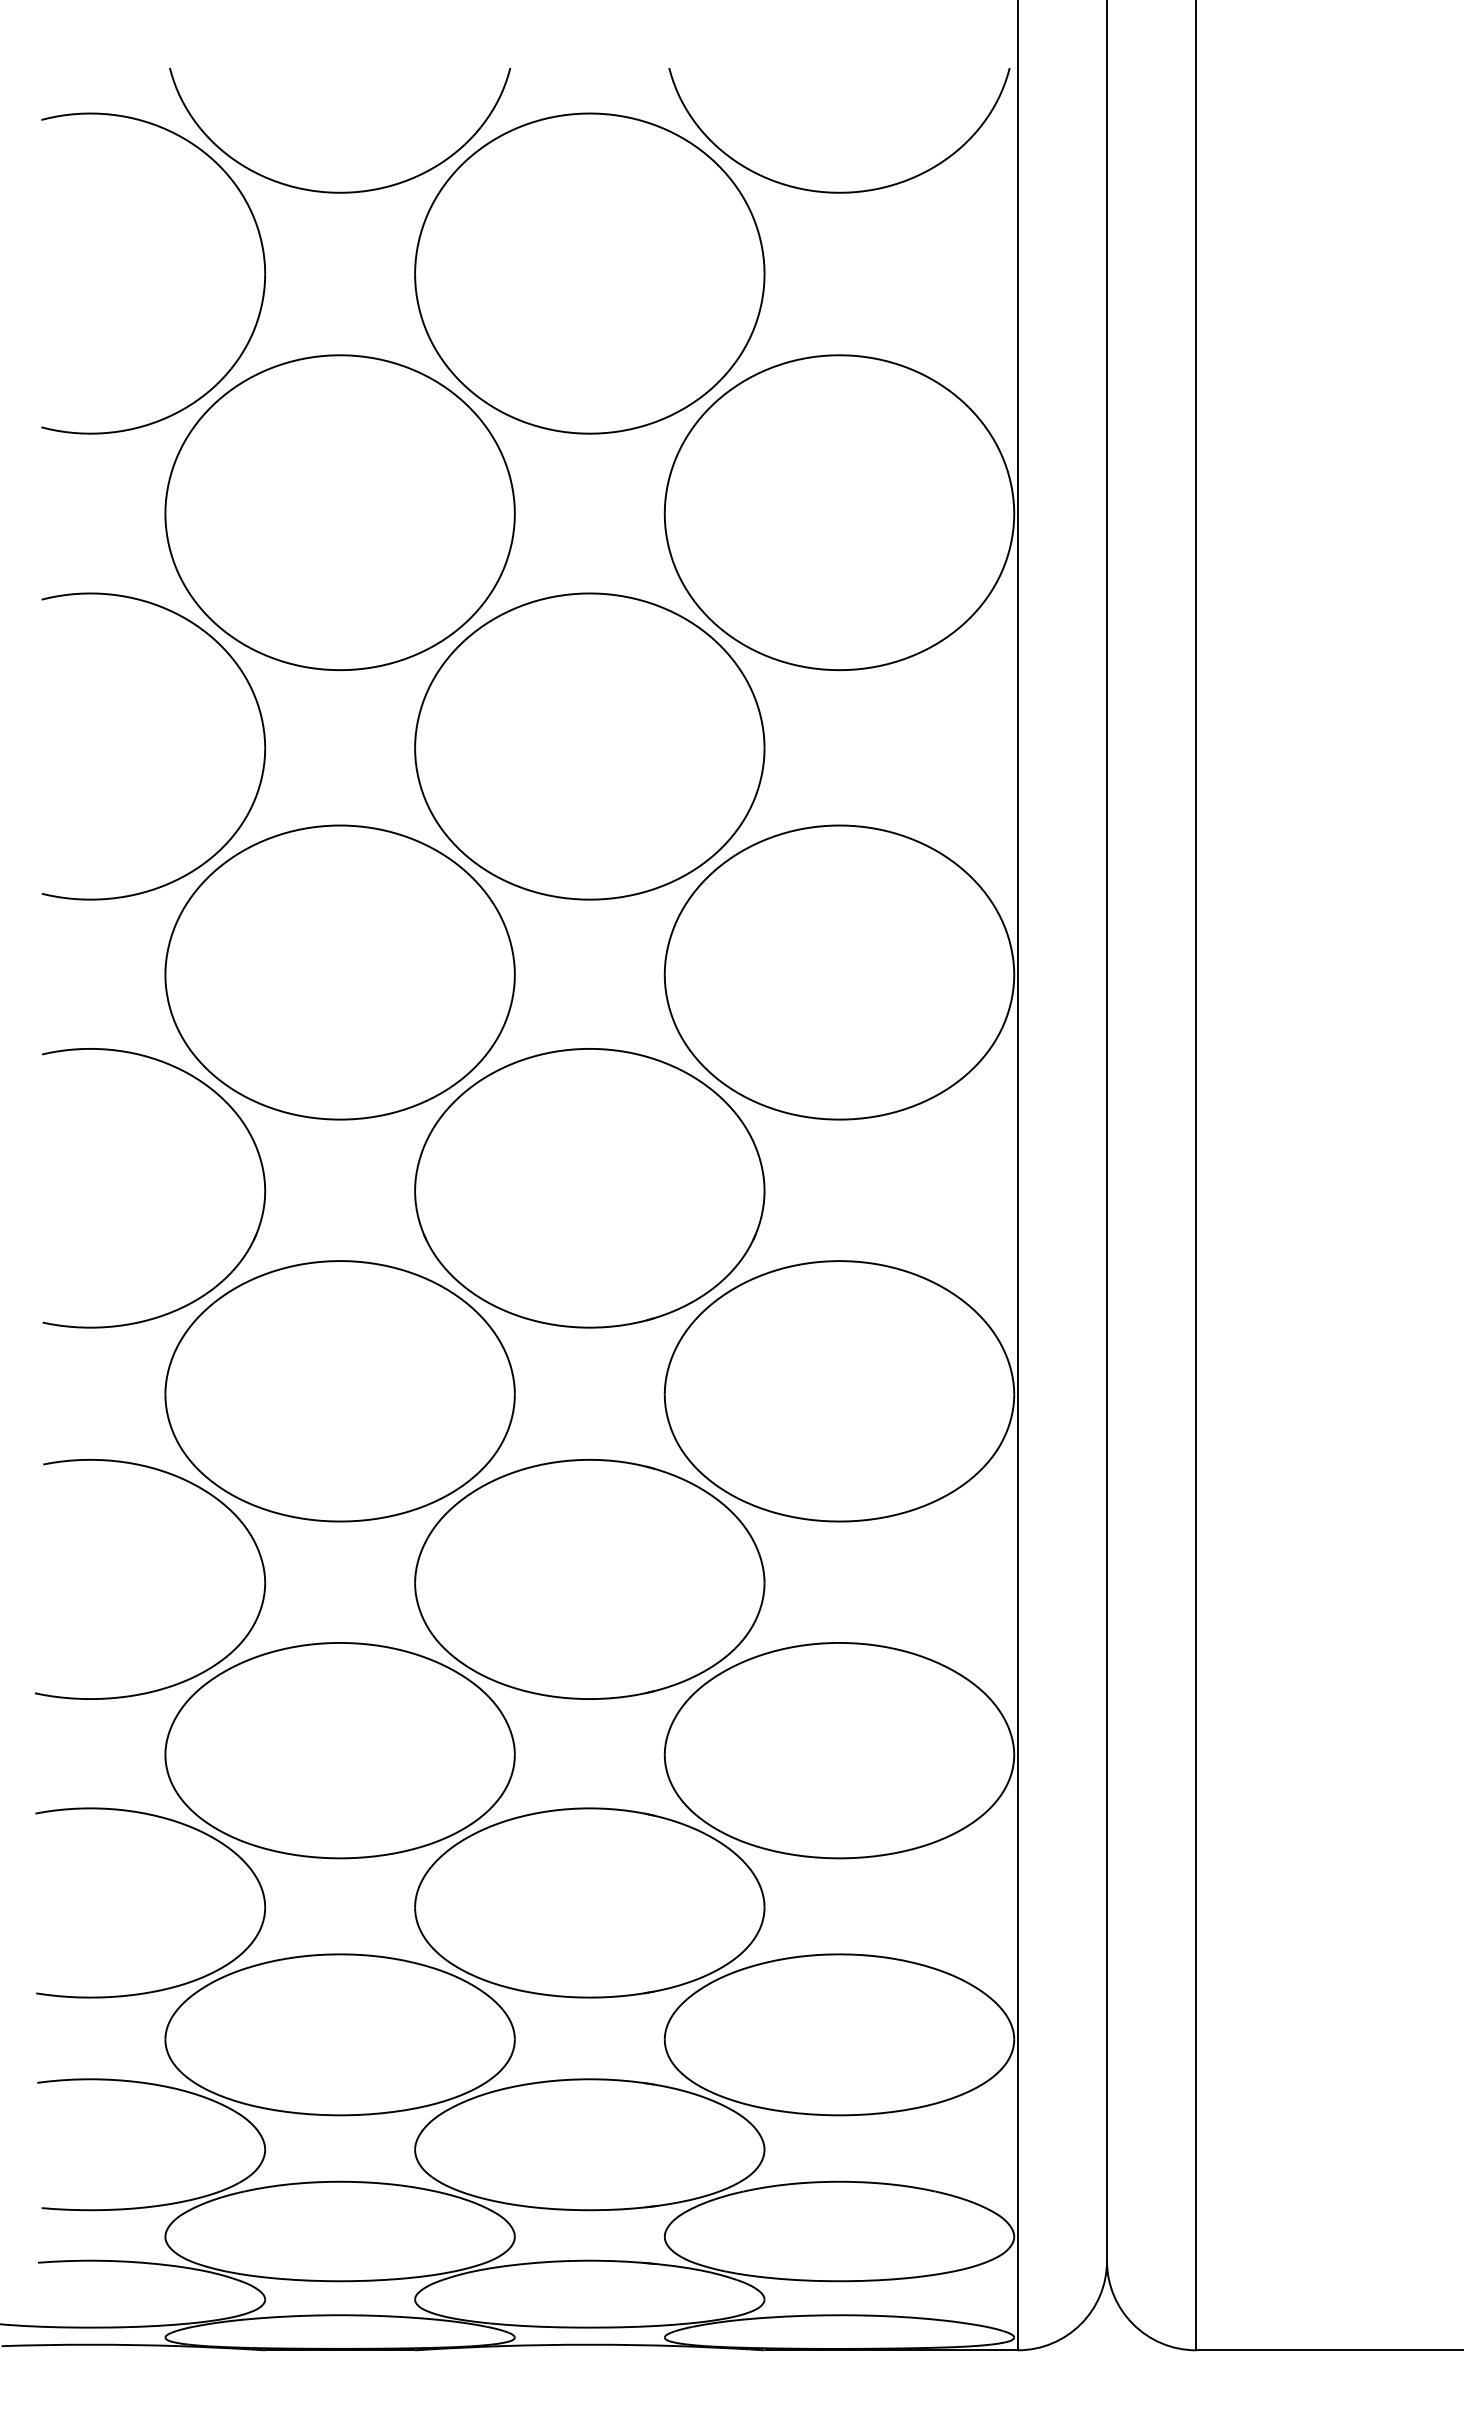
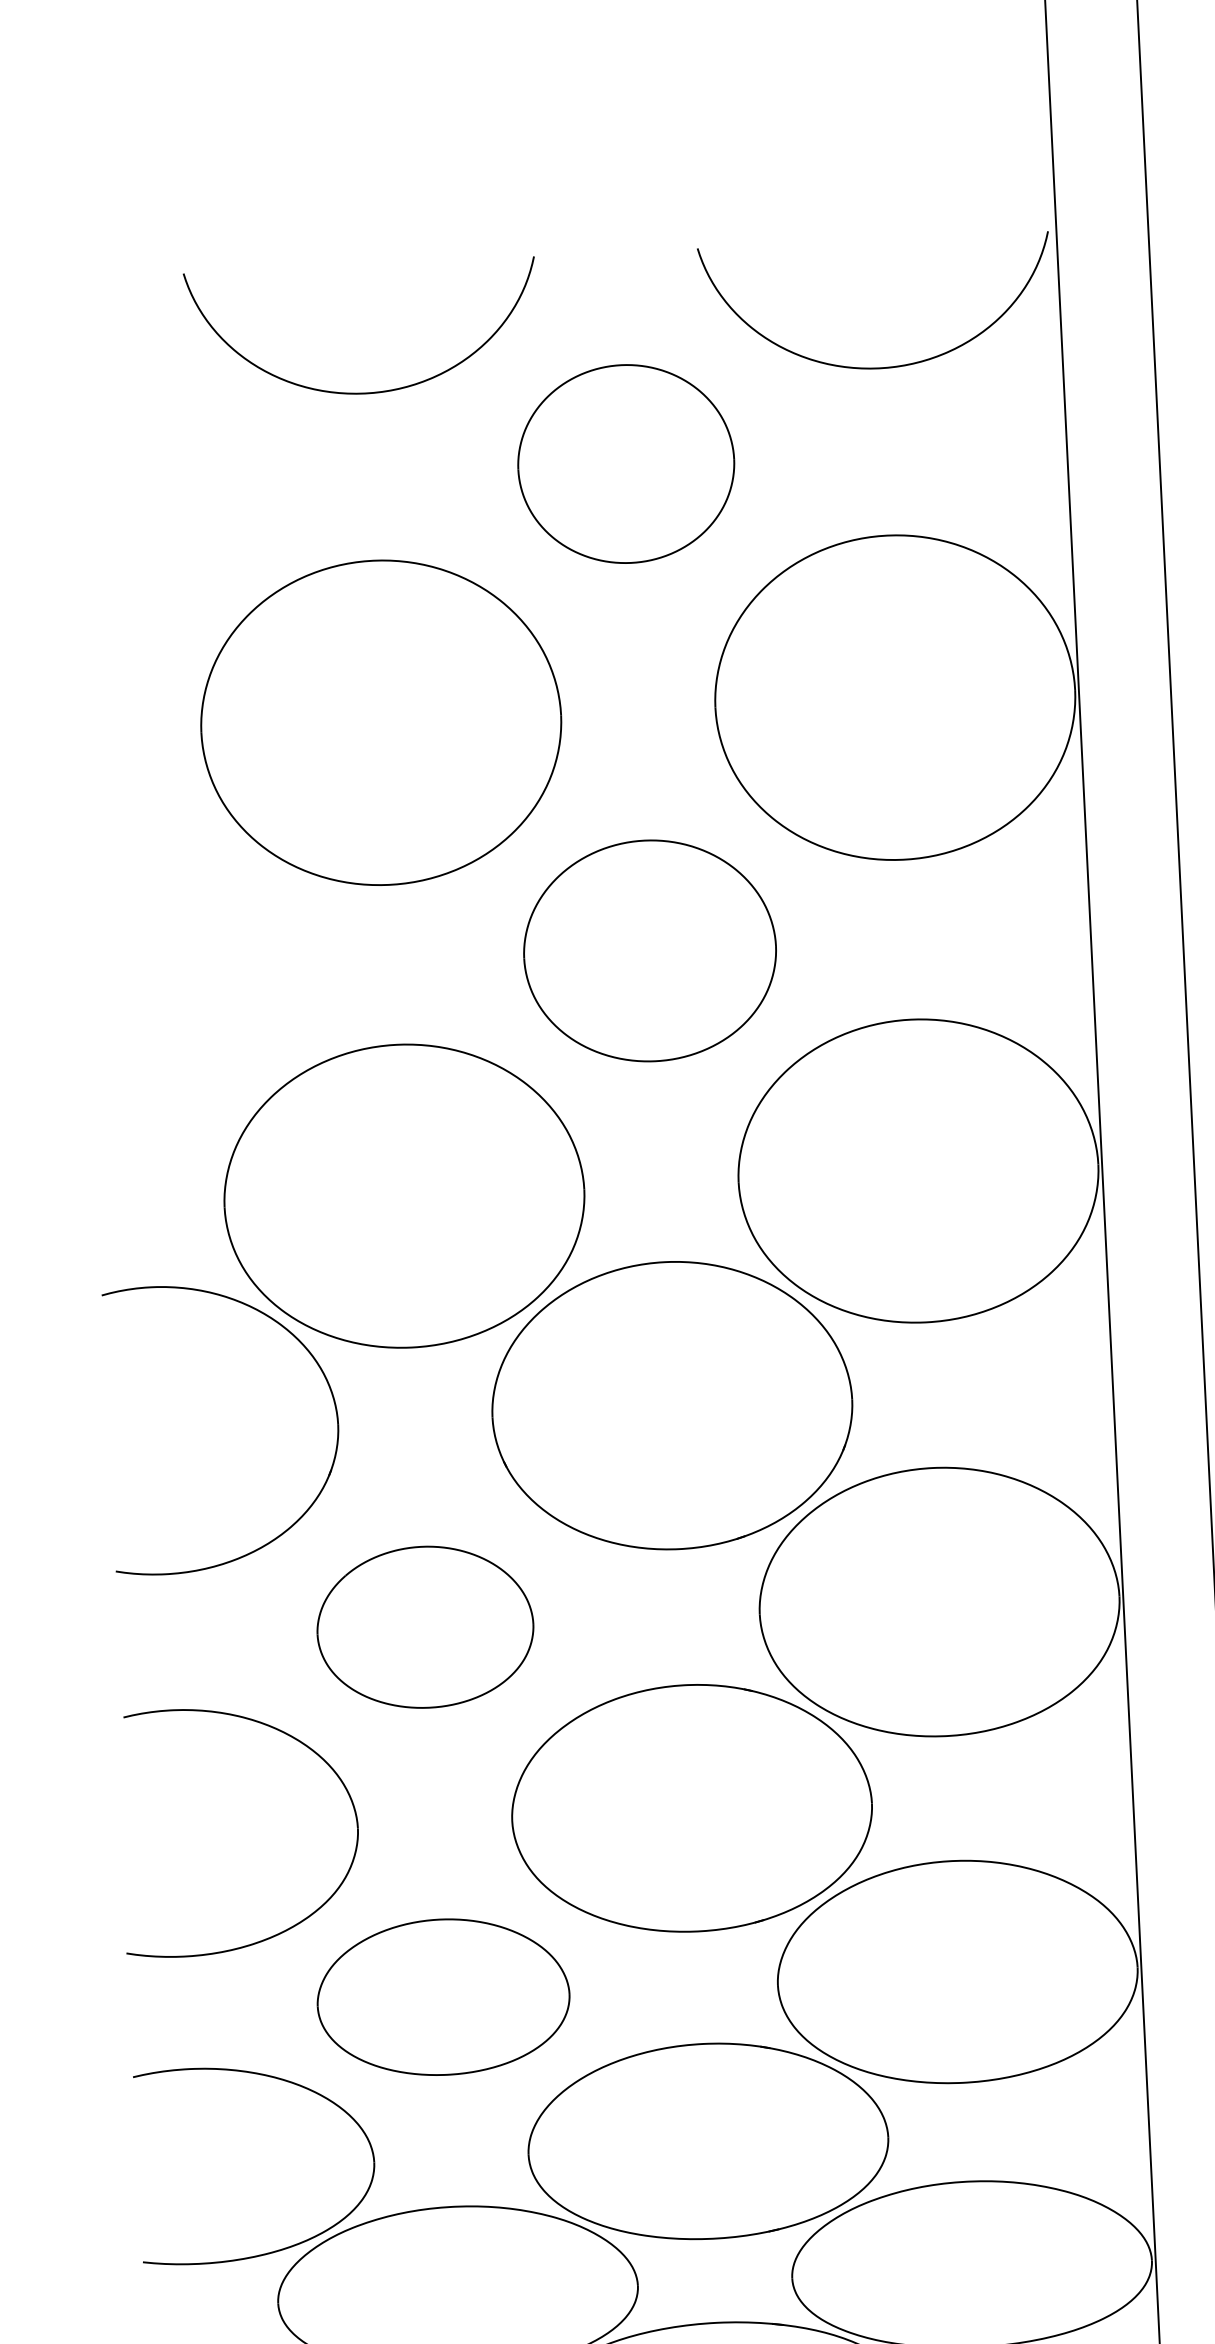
part: (263, 264) -> (289, 471), removed
part: (589, 273) -> (625, 464), size x0.6
part: (263, 738) -> (313, 959), removed
part: (589, 746) -> (649, 950), size x0.7
part: (339, 1391) -> (424, 1627), size x0.6
part: (339, 1750) -> (442, 1996), size x0.7

